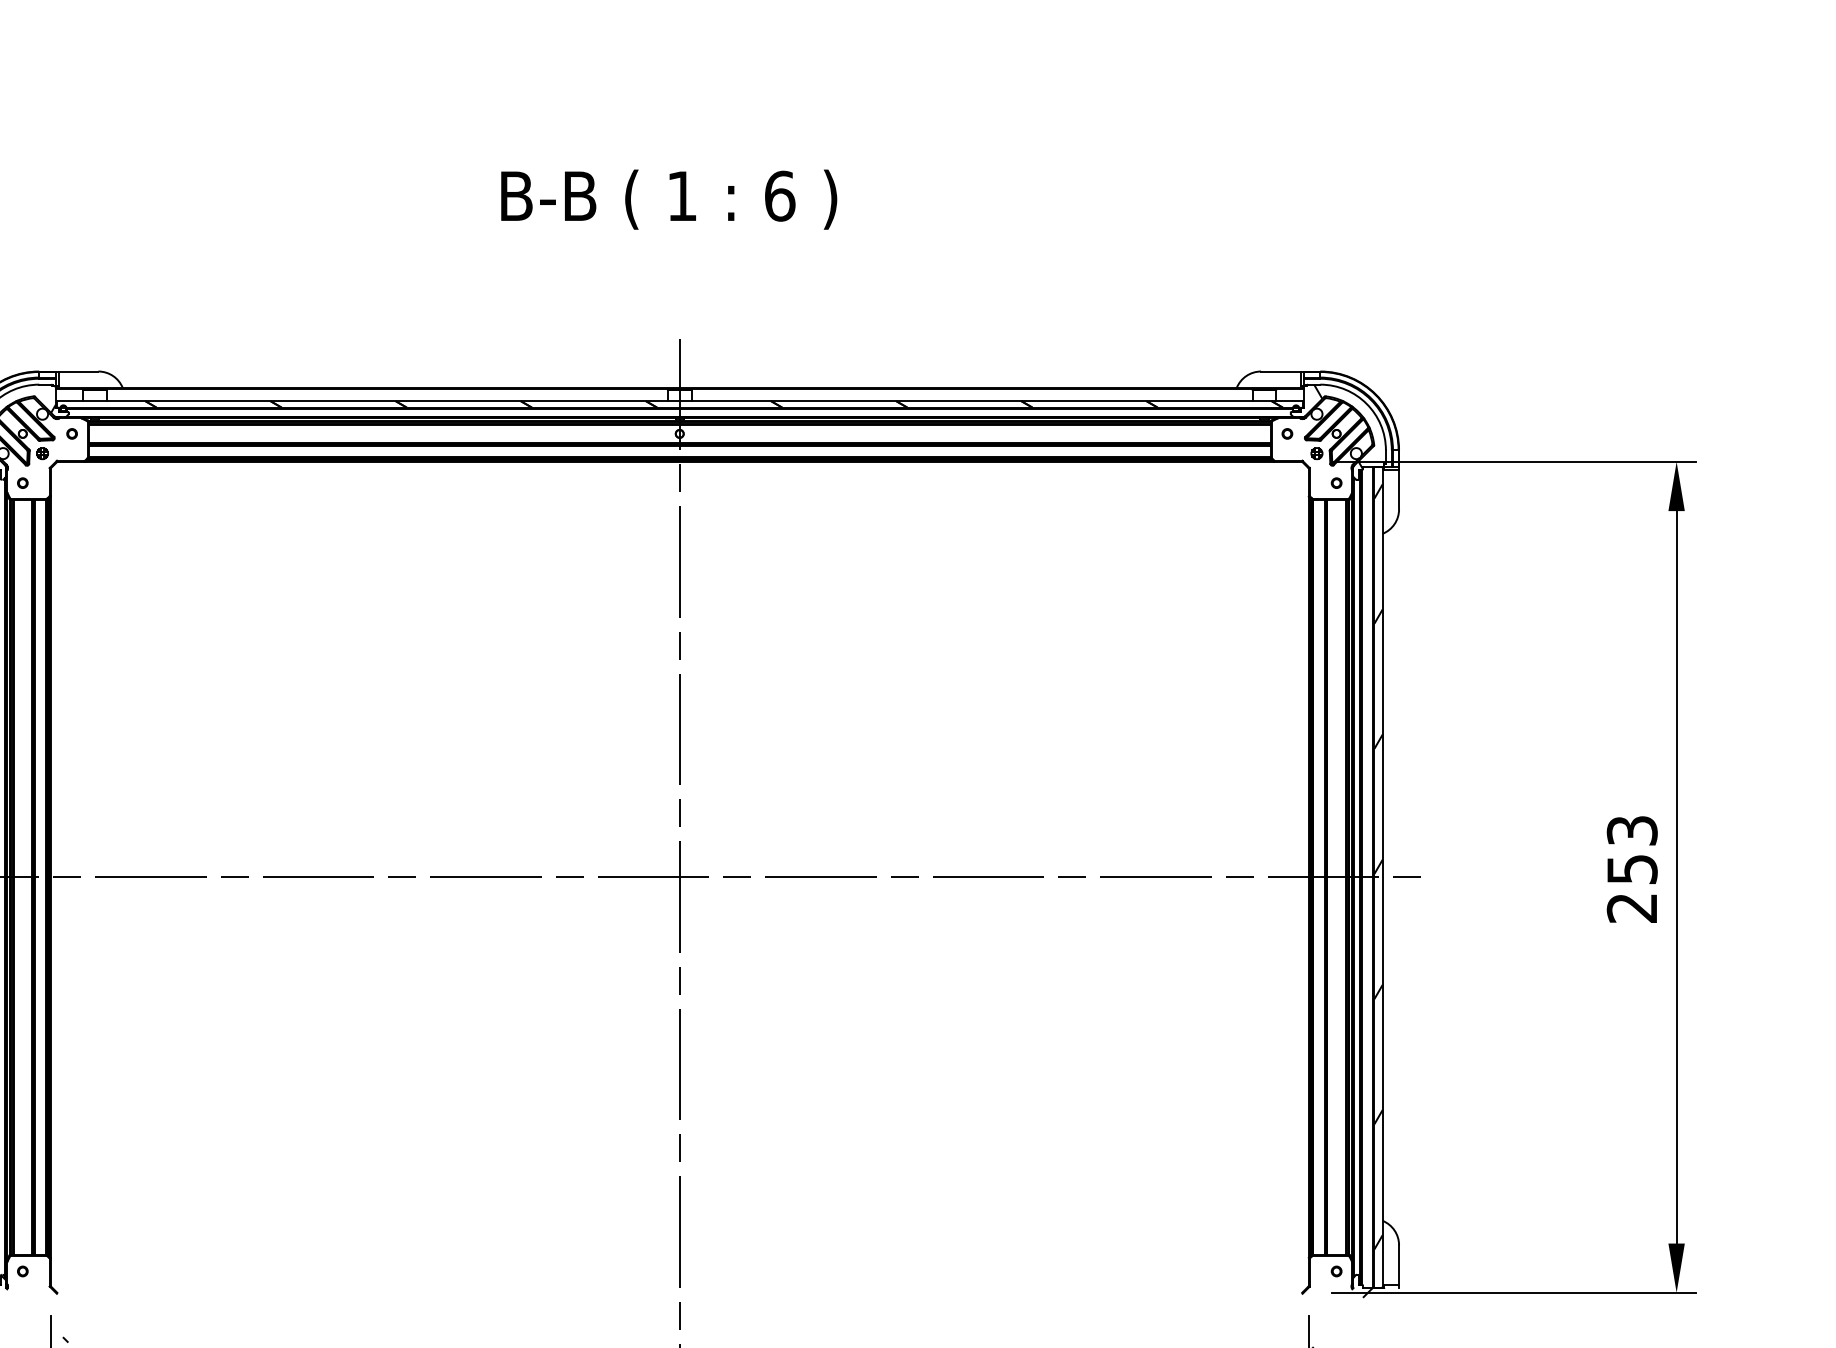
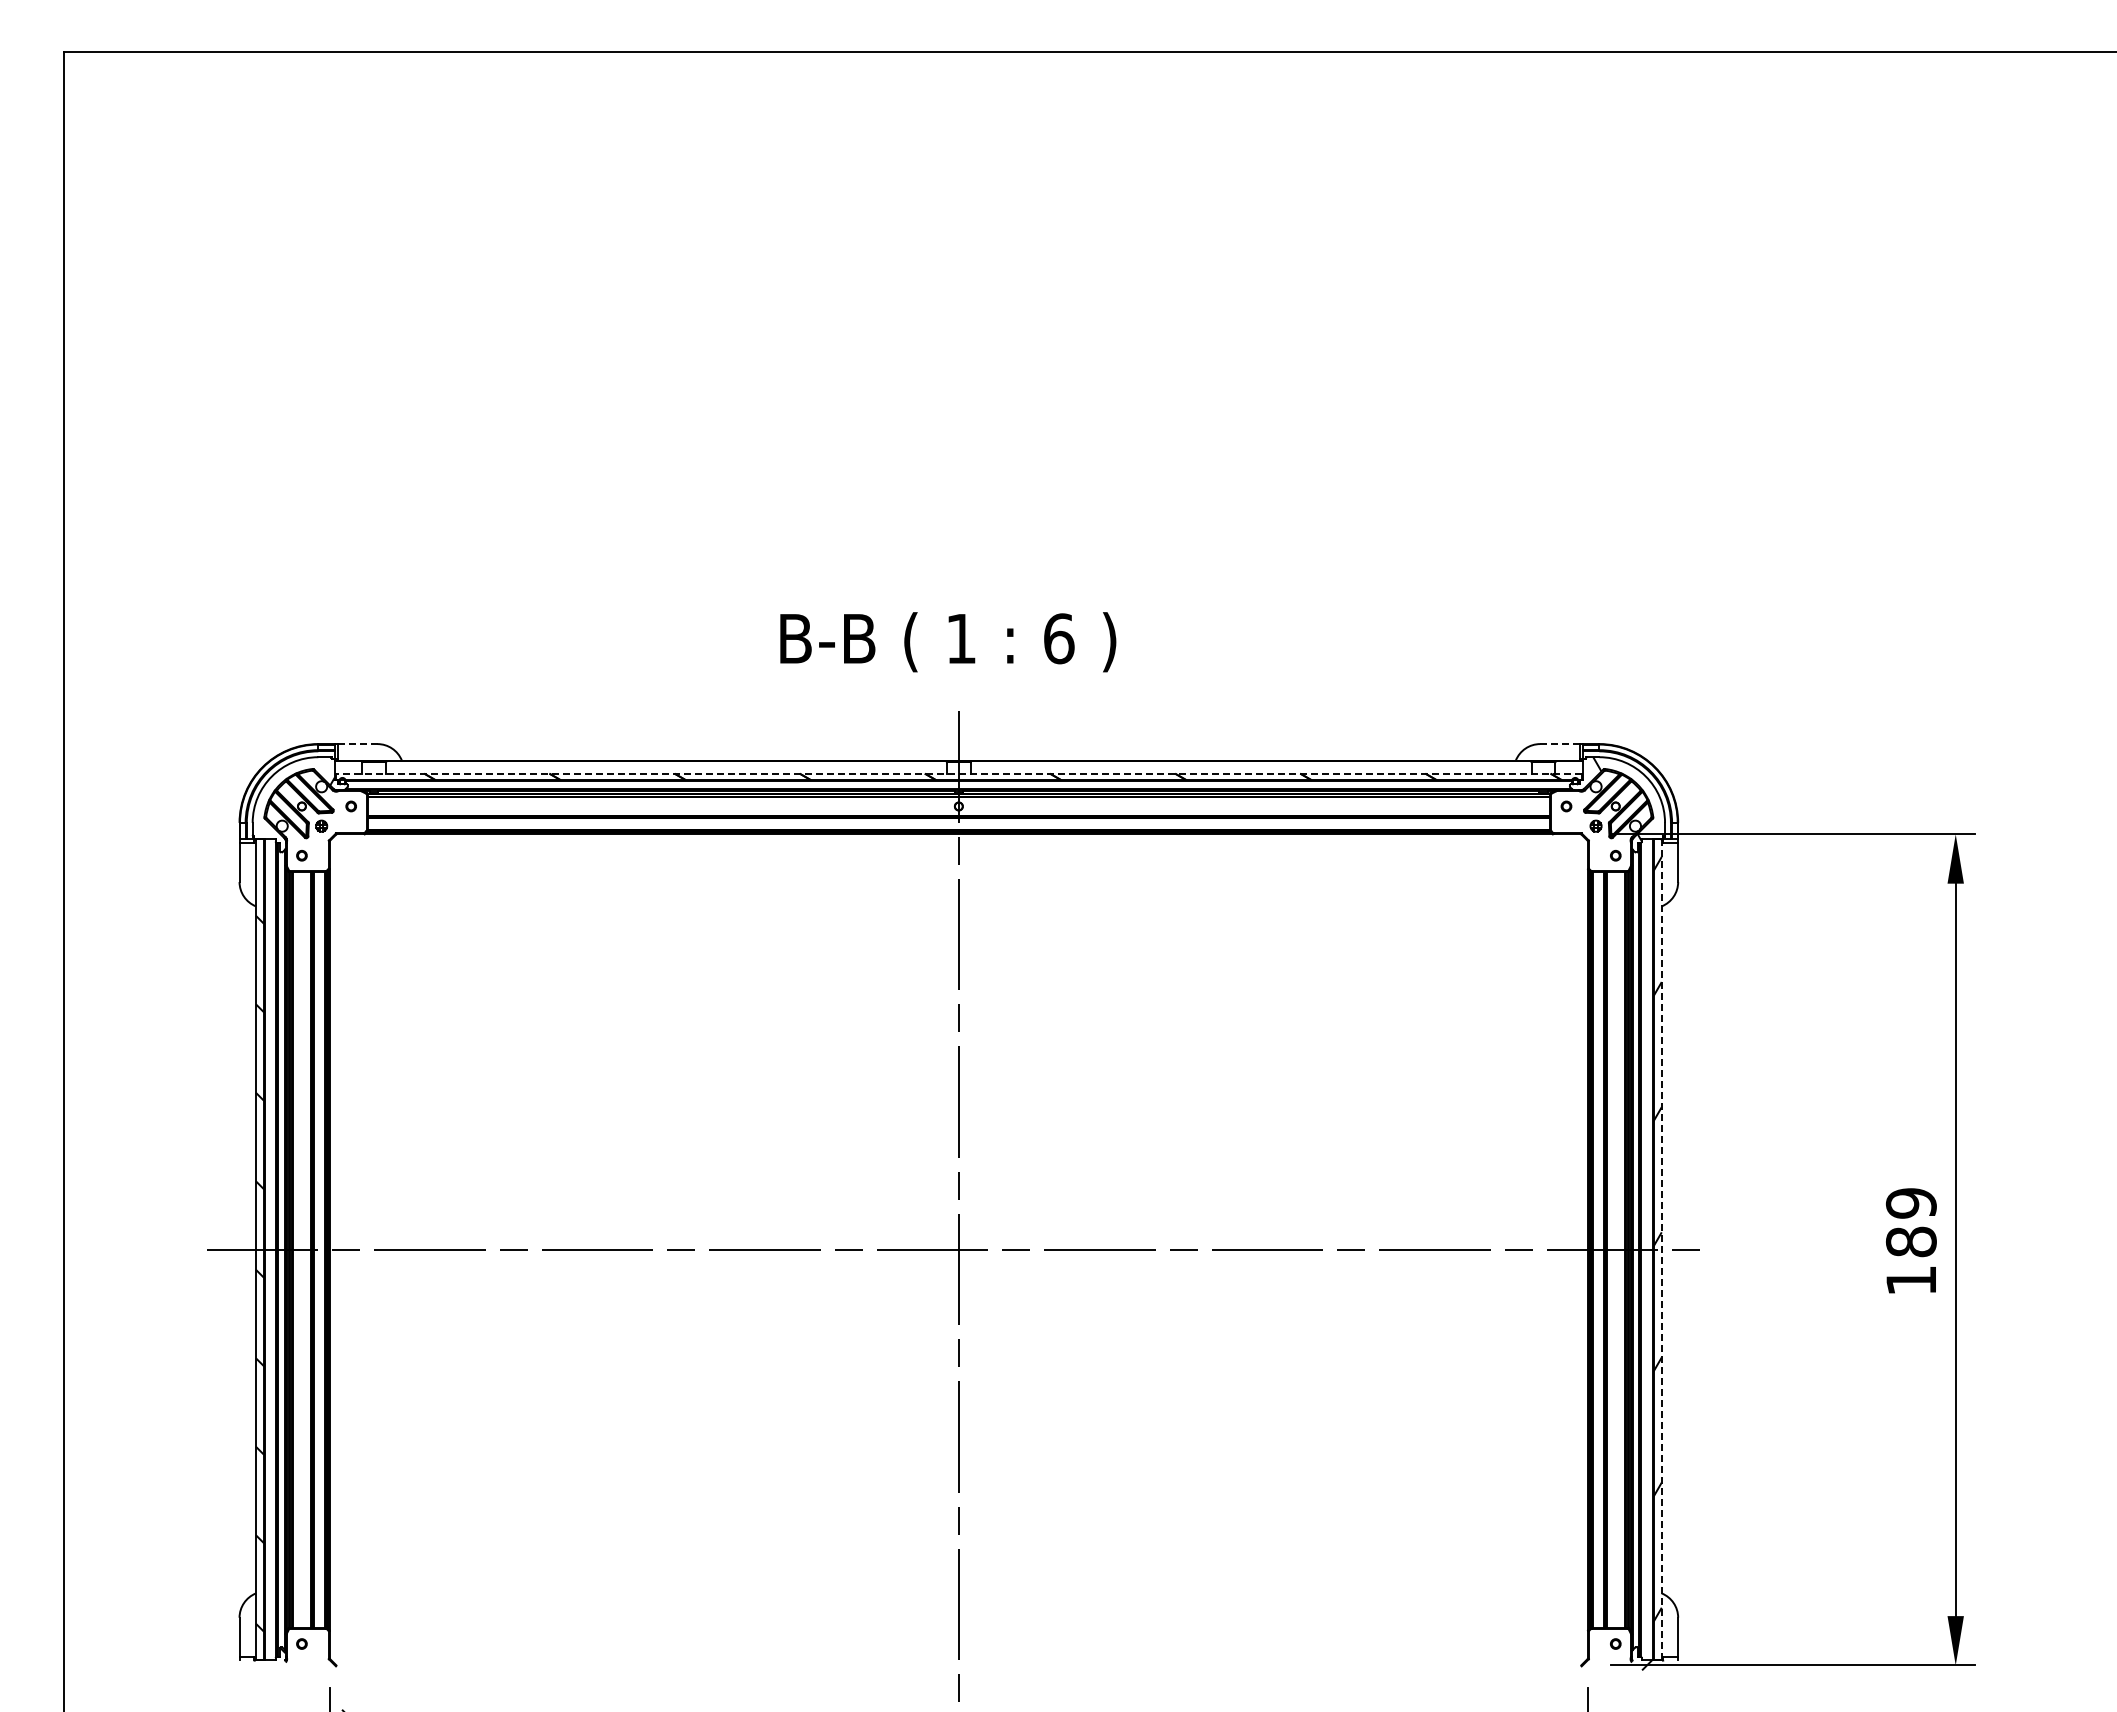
text: (669, 199) -> (948, 642), moved
line: (78, 371) -> (357, 744), solid -> dashed
line: (1280, 371) -> (1559, 744), solid -> dashed
line: (679, 400) -> (958, 773), solid -> dashed
text: (1631, 868) -> (1910, 1241), 253 -> 189
line: (1382, 876) -> (1661, 1249), solid -> dashed

